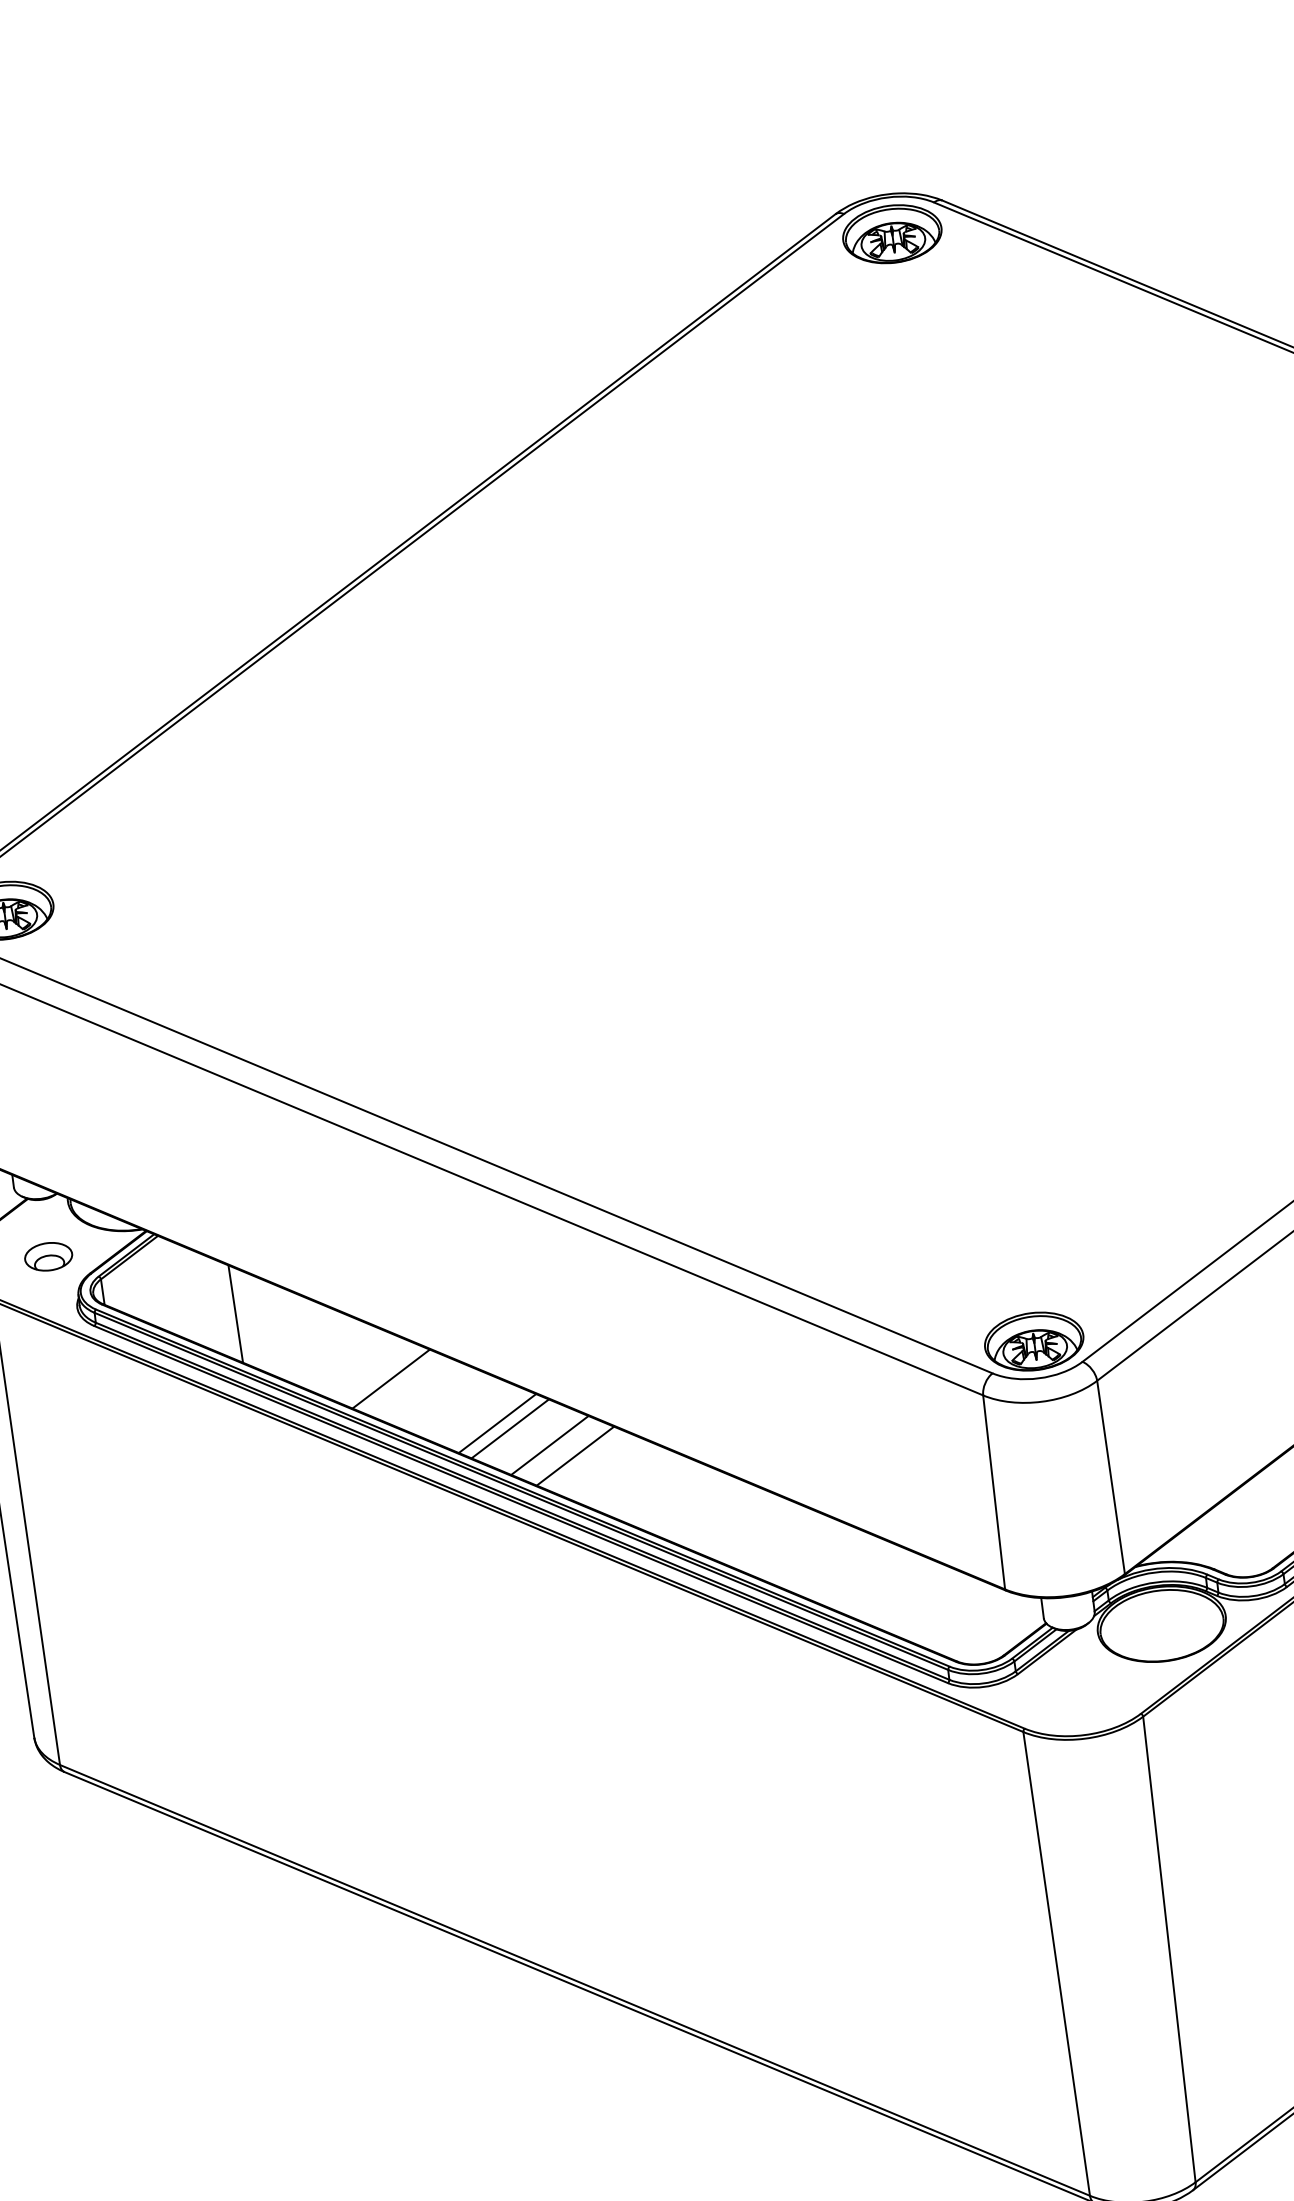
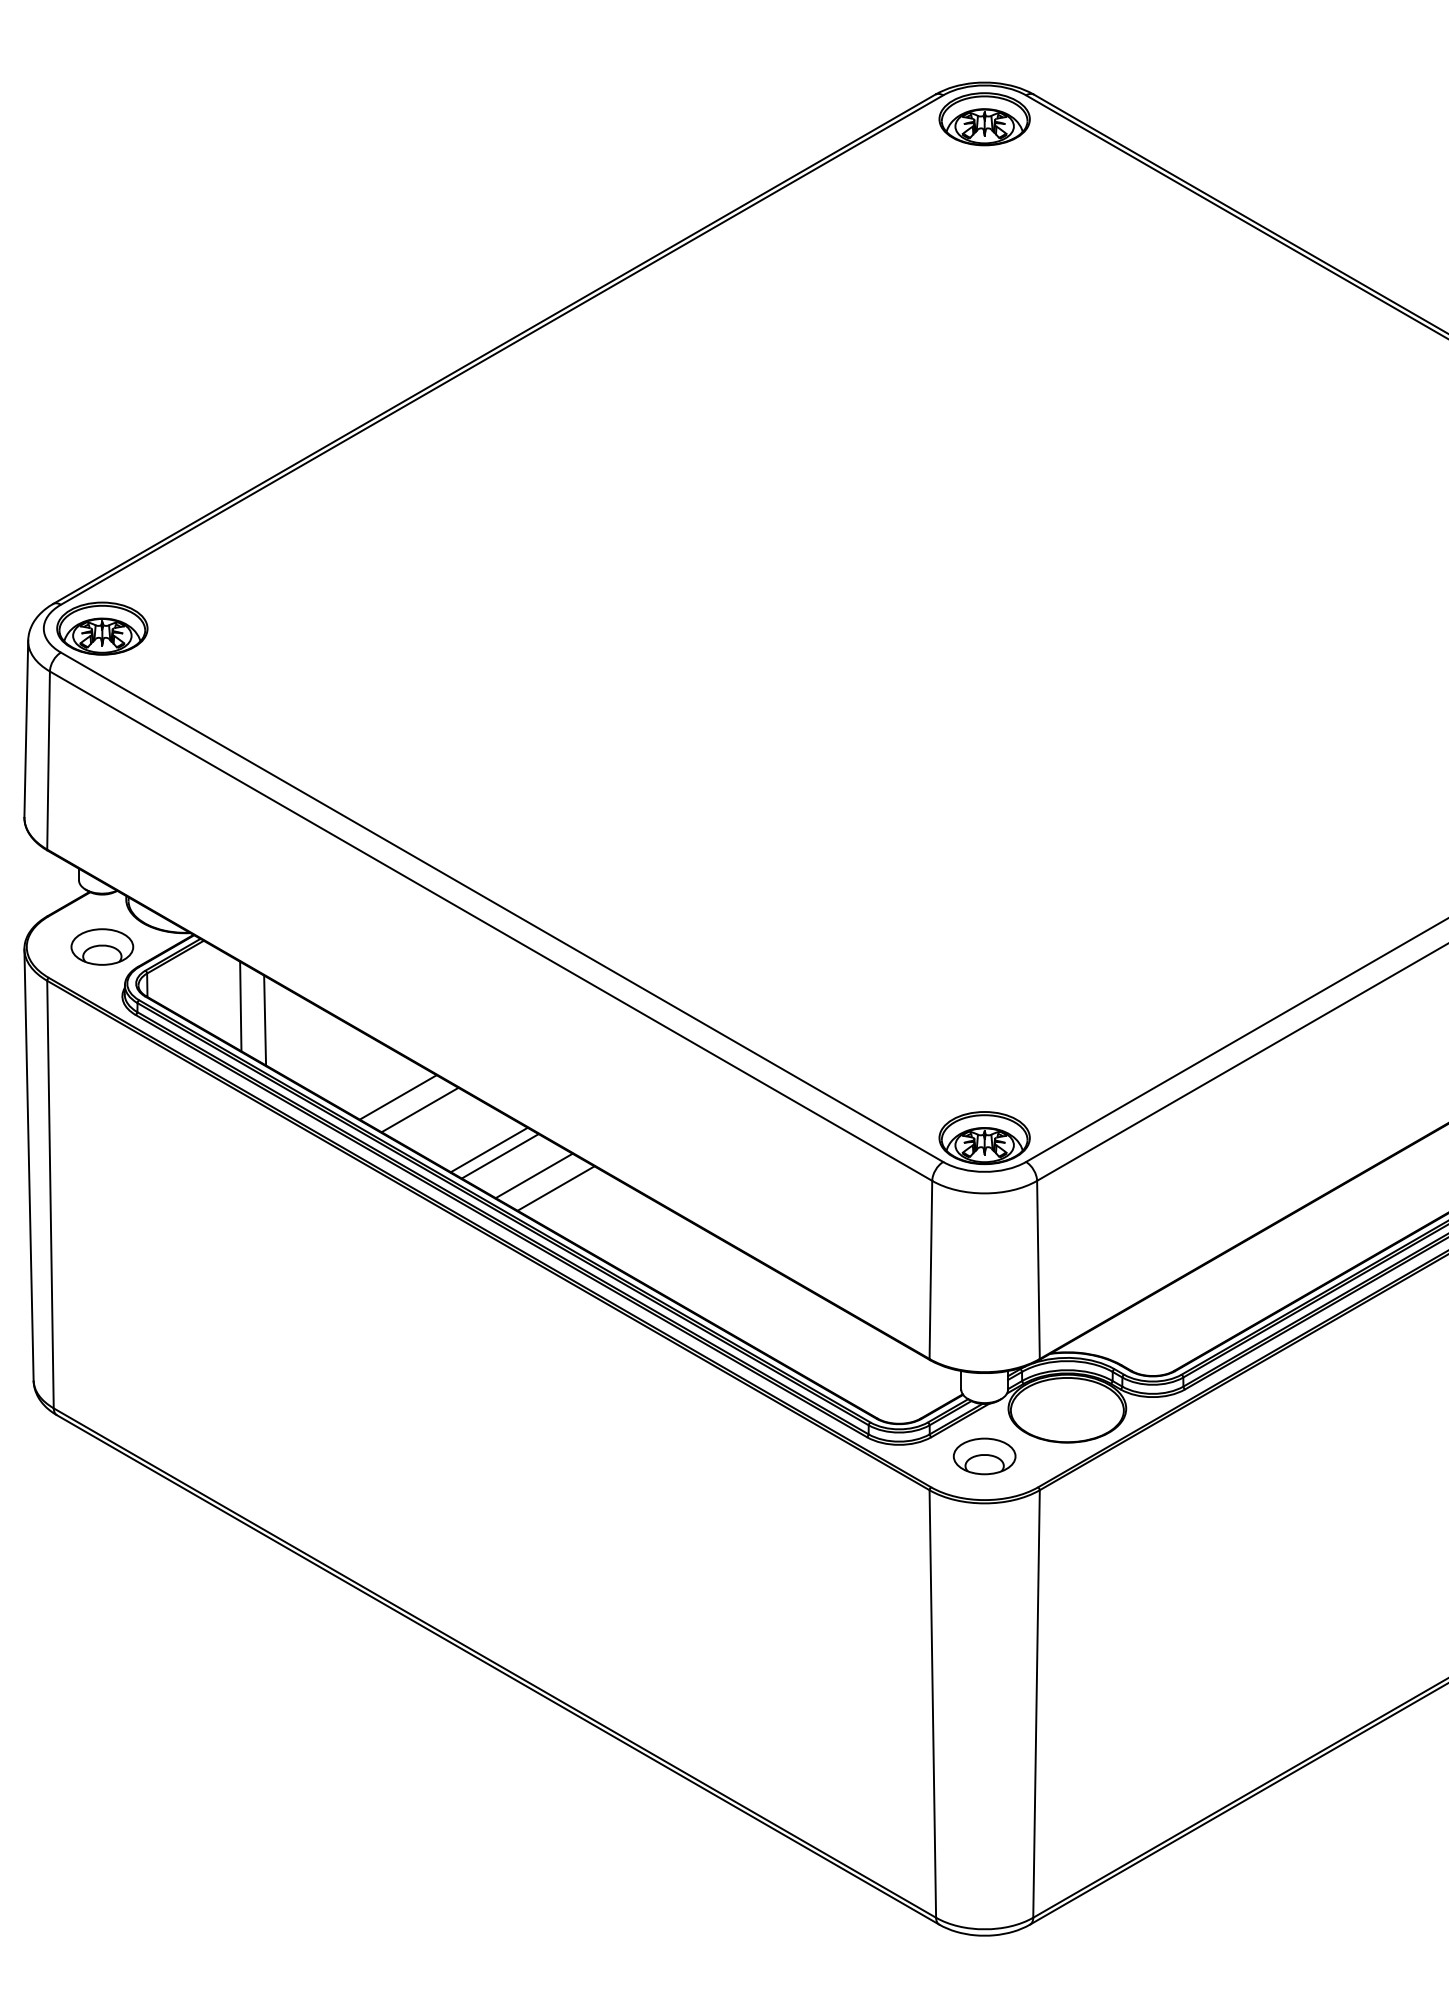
part: (48, 1256) -> (102, 946), size x1.43
line: (207, 1302) -> (240, 1006), added
line: (415, 1389) -> (419, 1109), added
part: (1078, 1687) -> (984, 1456), added

